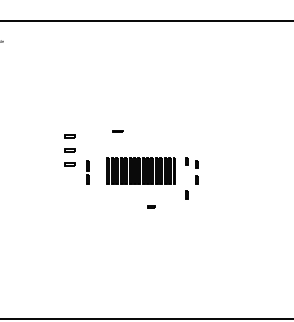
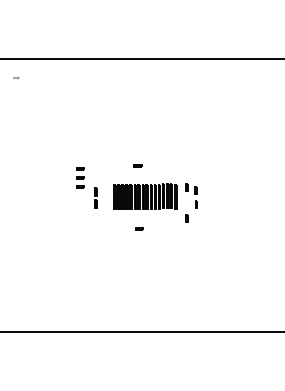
part: (117, 130) -> (137, 165), moved
part: (70, 150) -> (80, 177), size x0.71
part: (151, 206) -> (139, 228), moved

